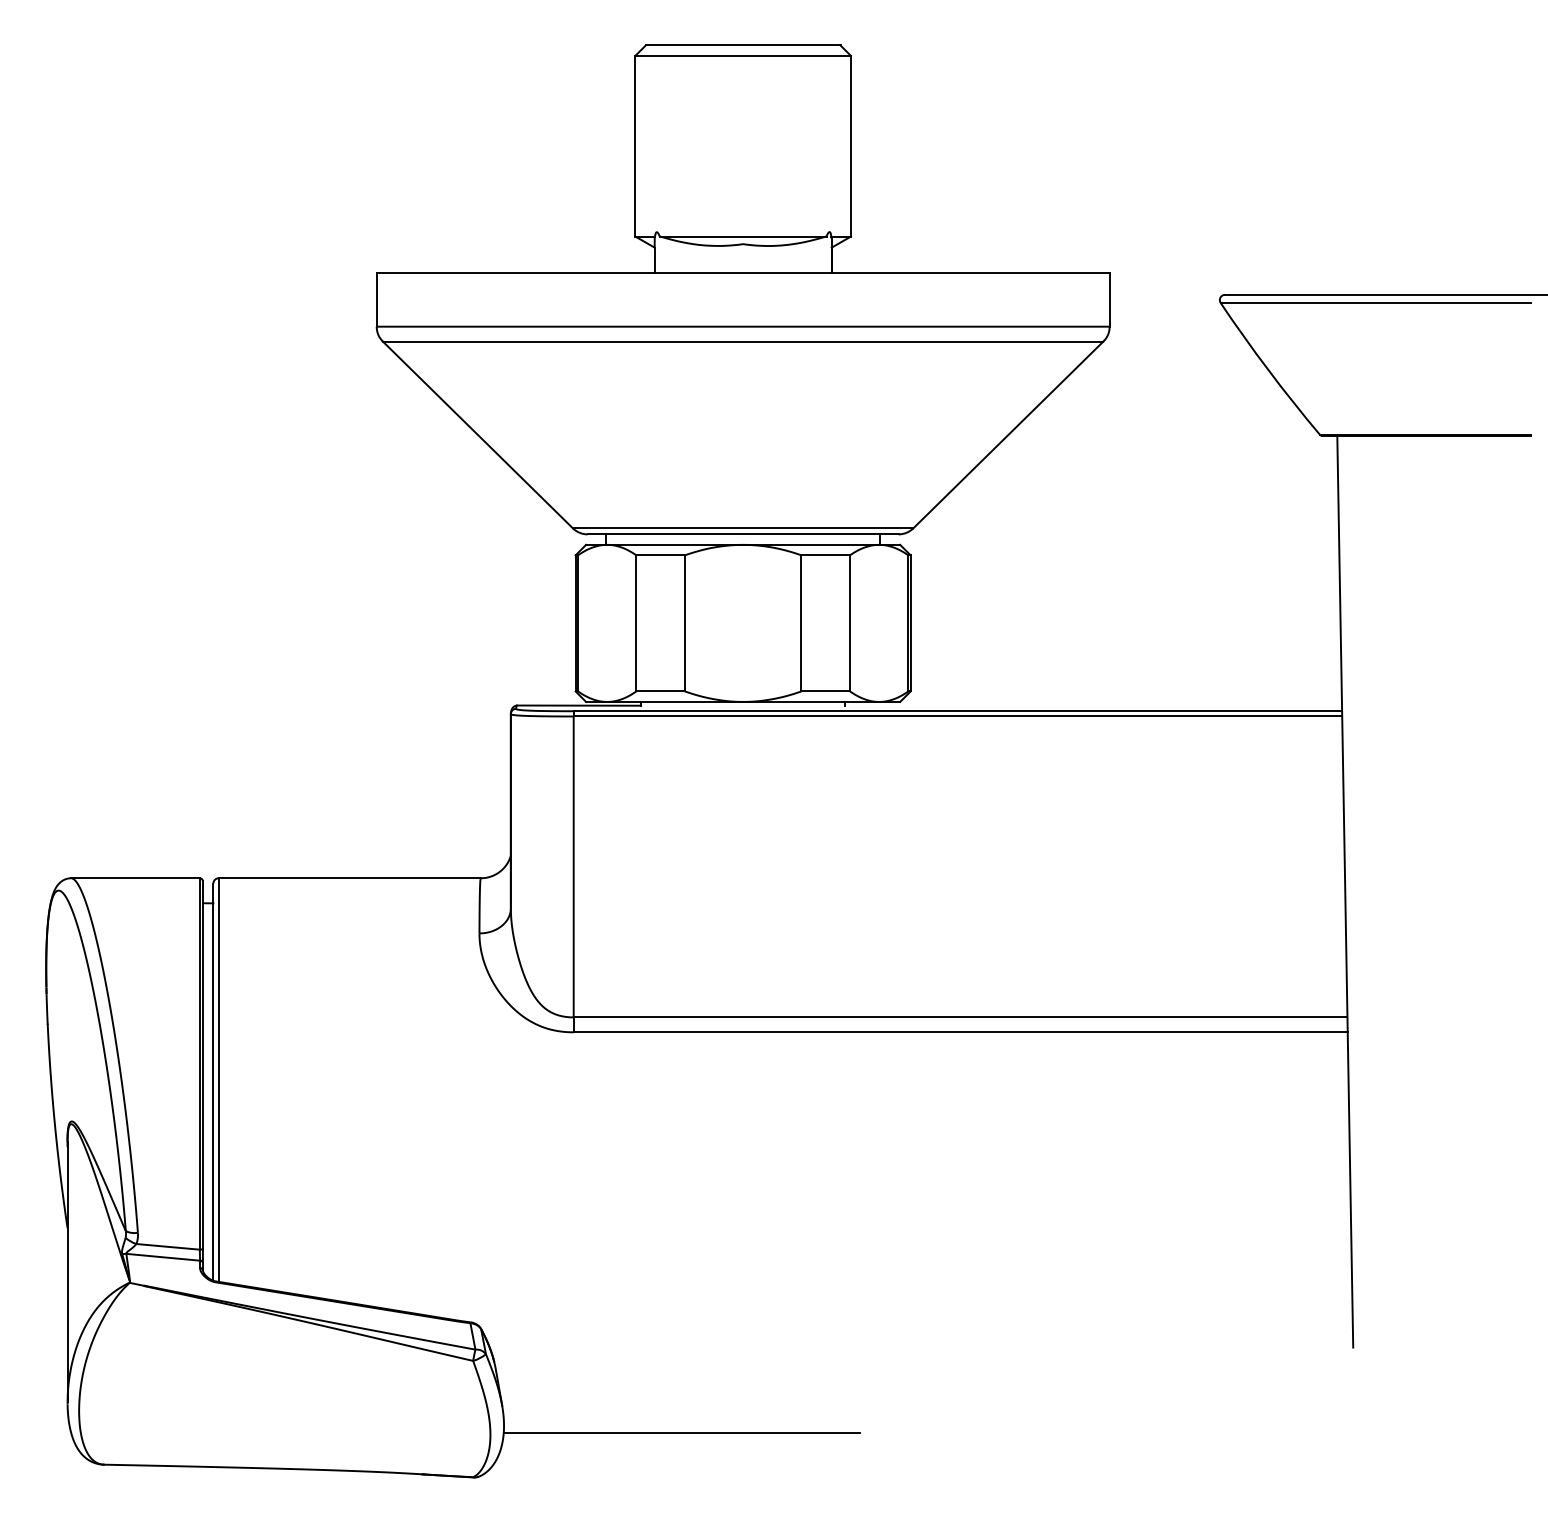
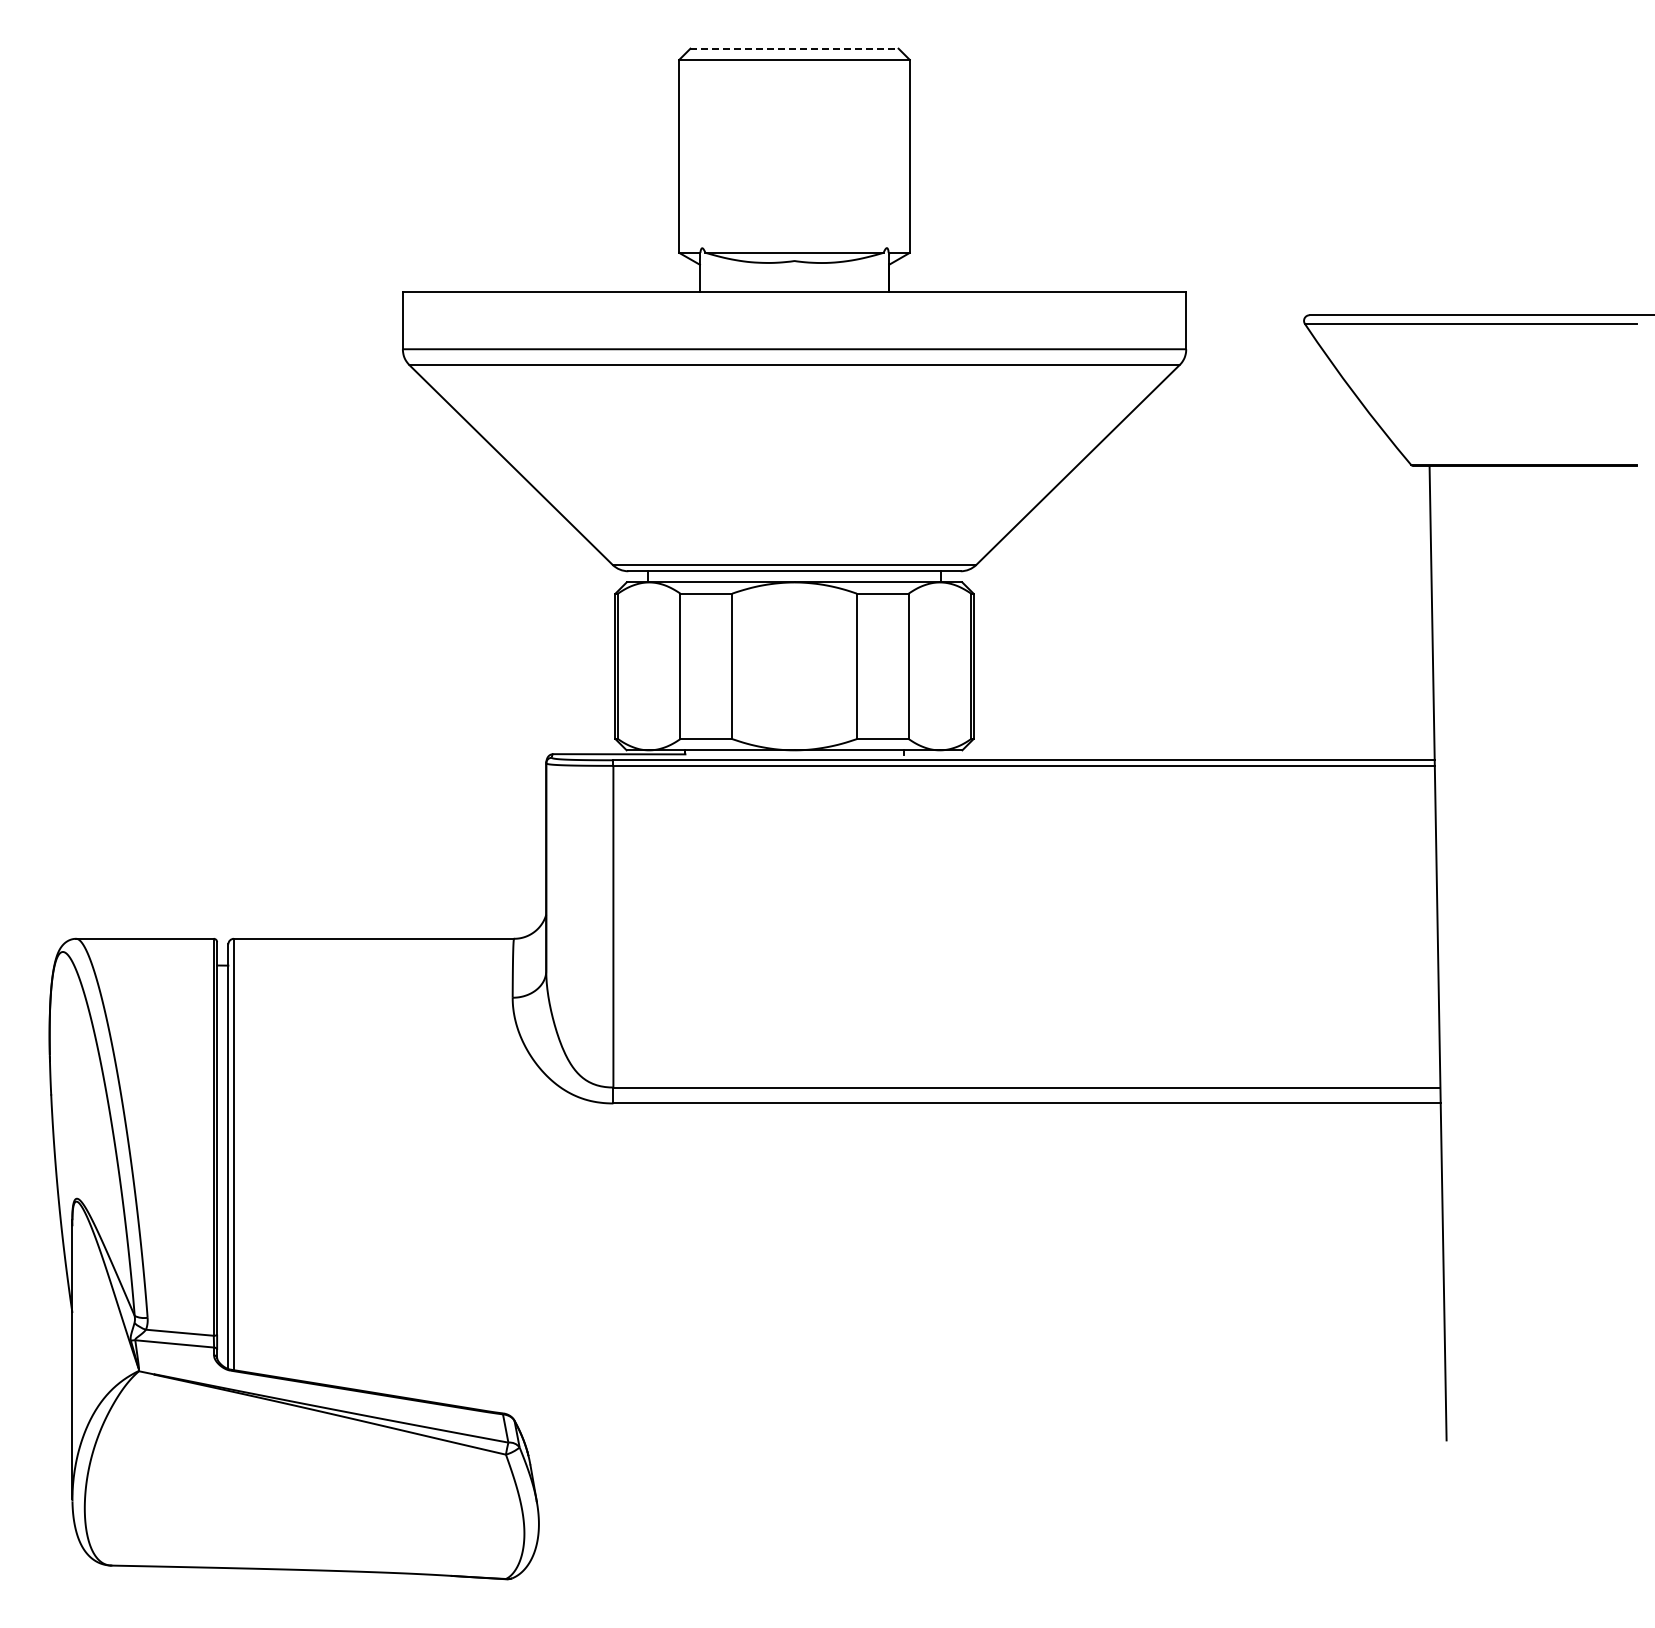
line: (744, 45) -> (795, 48), solid -> dashed
line: (681, 1432) -> (728, 1531), removed

